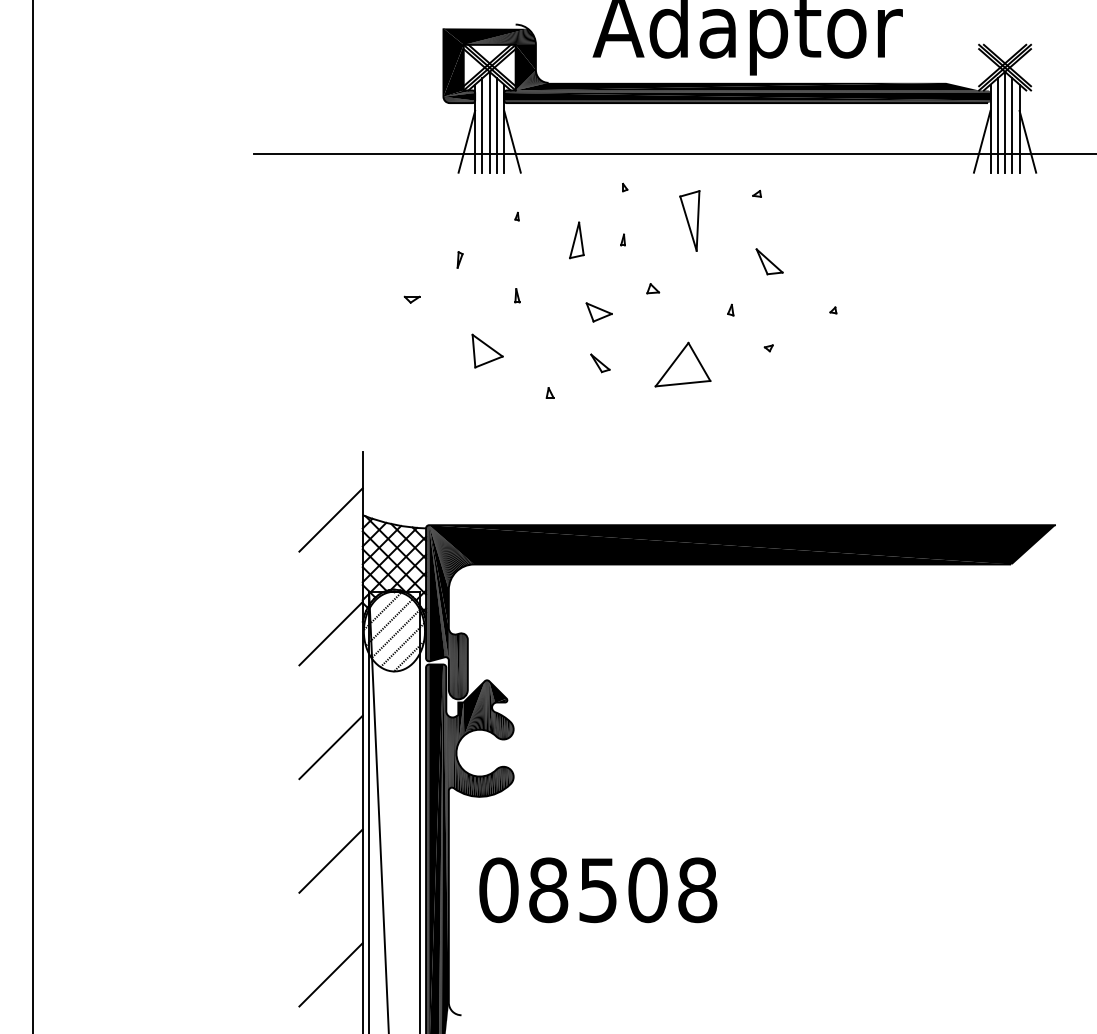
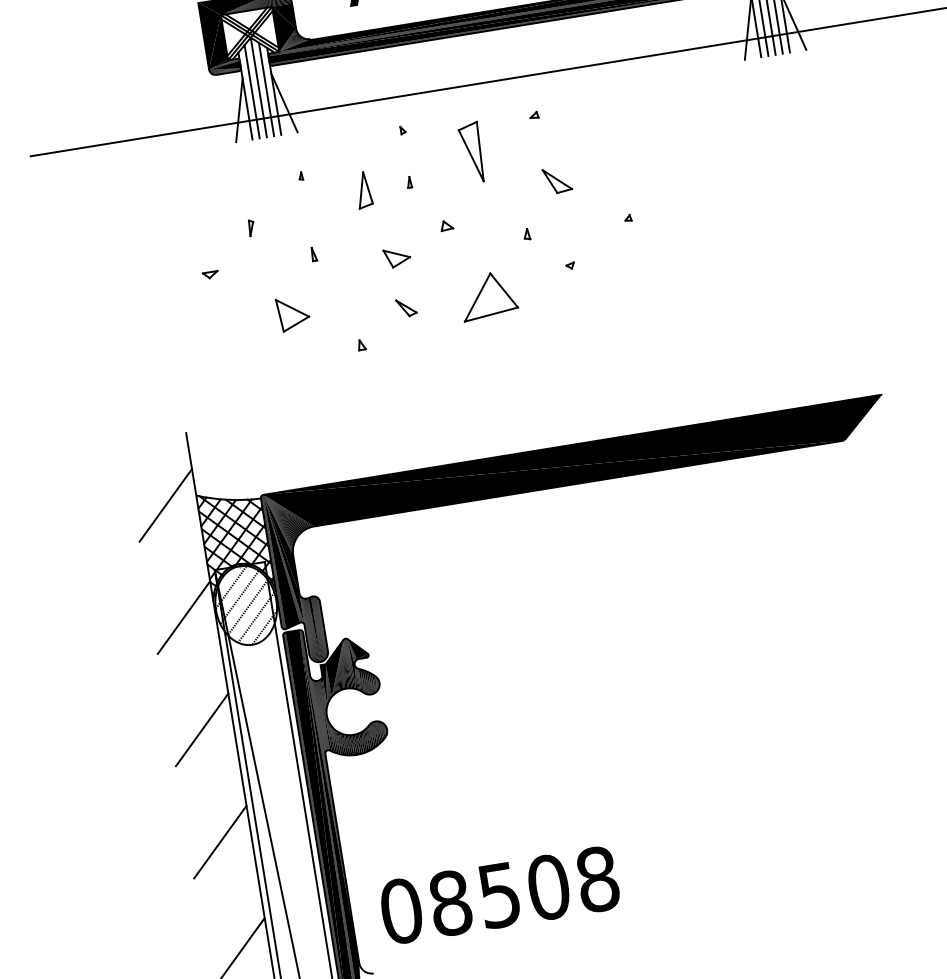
text: (598, 890) -> (499, 895), moved

